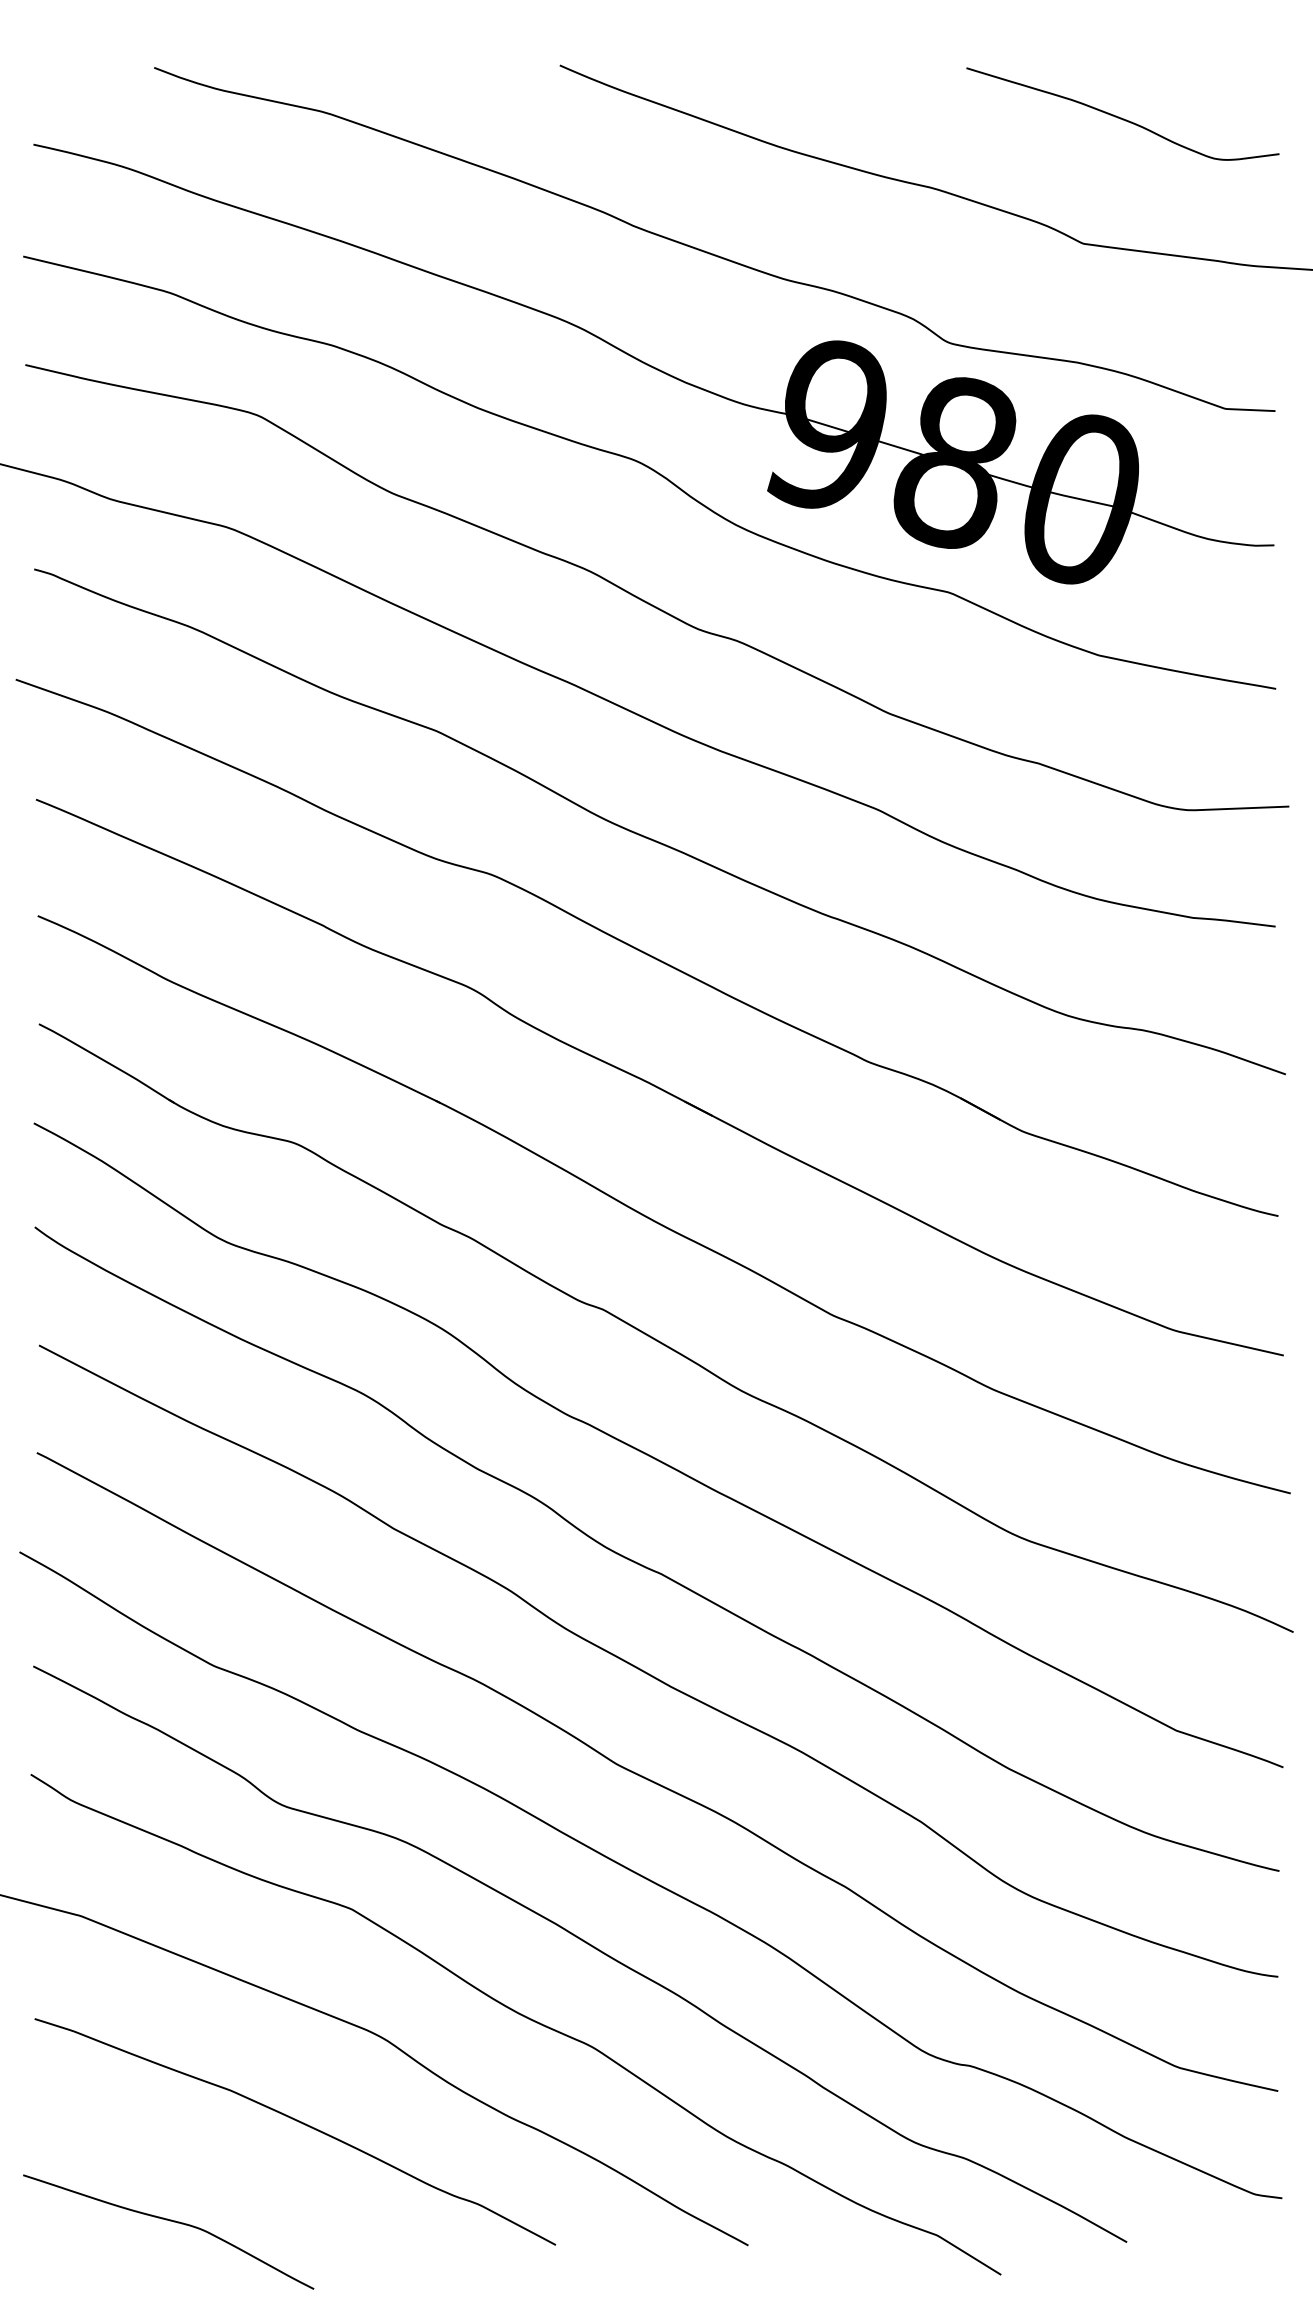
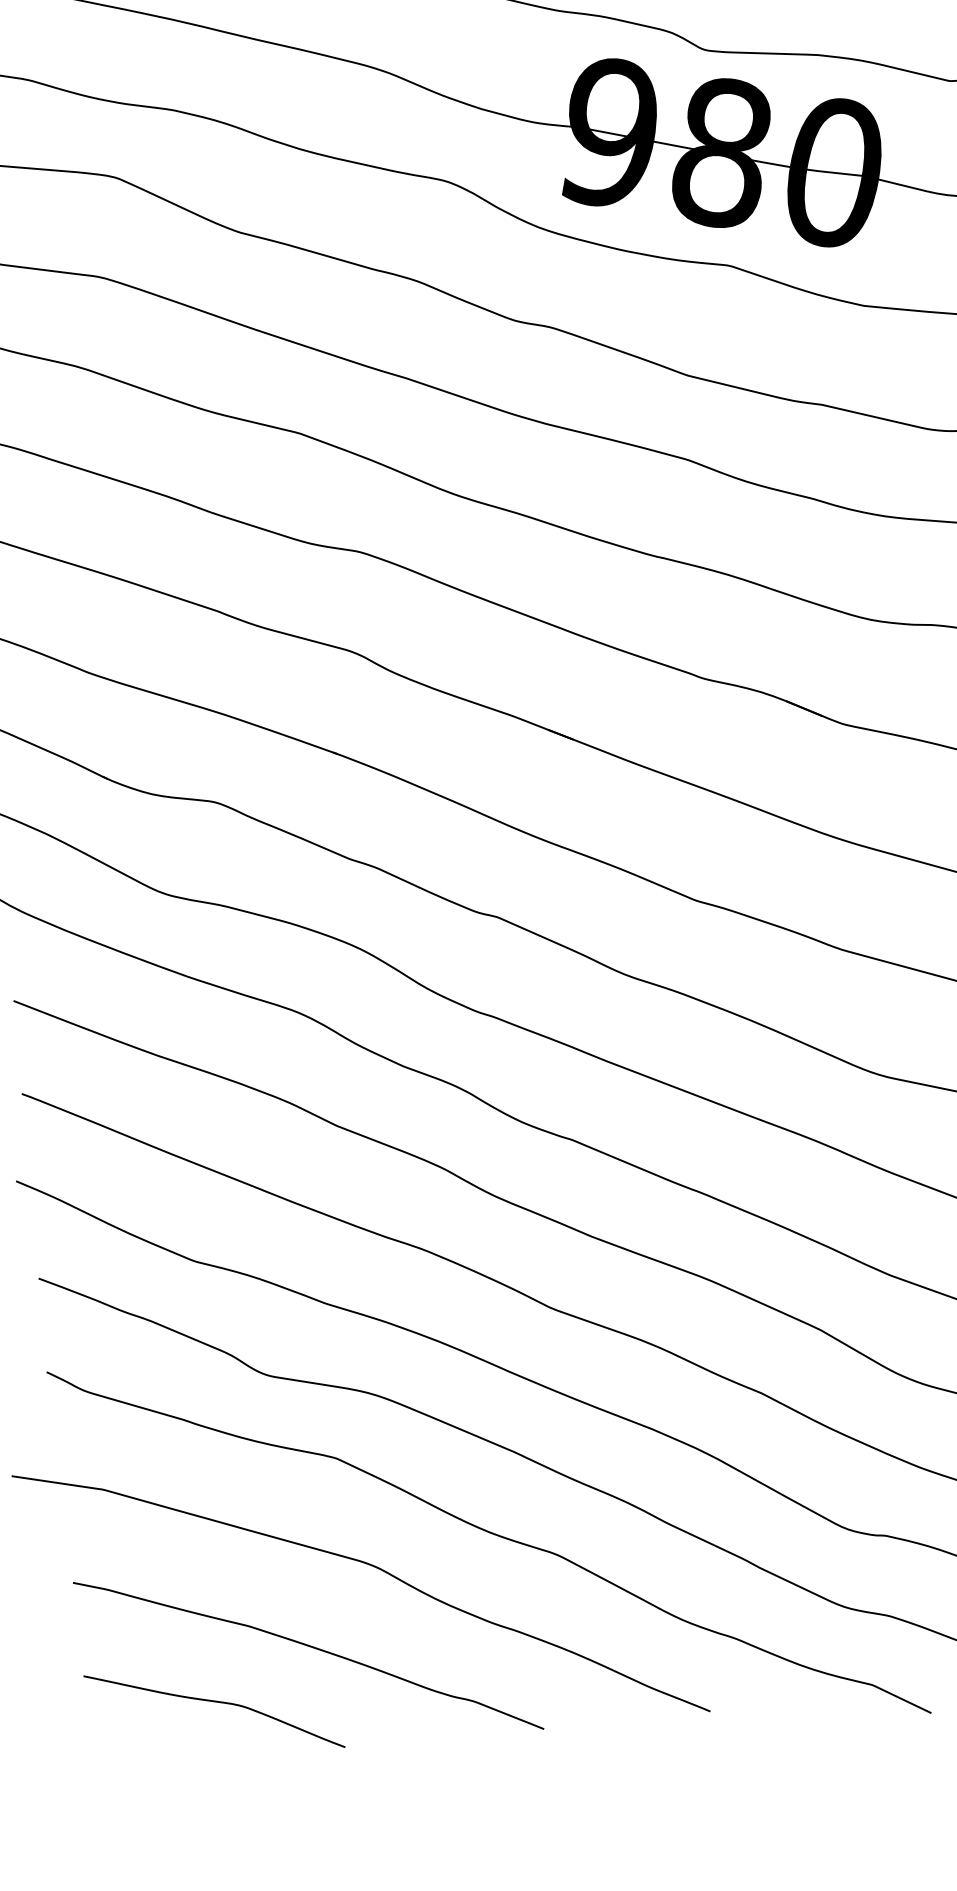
curve: (169, 2221) -> (214, 1702), moved

